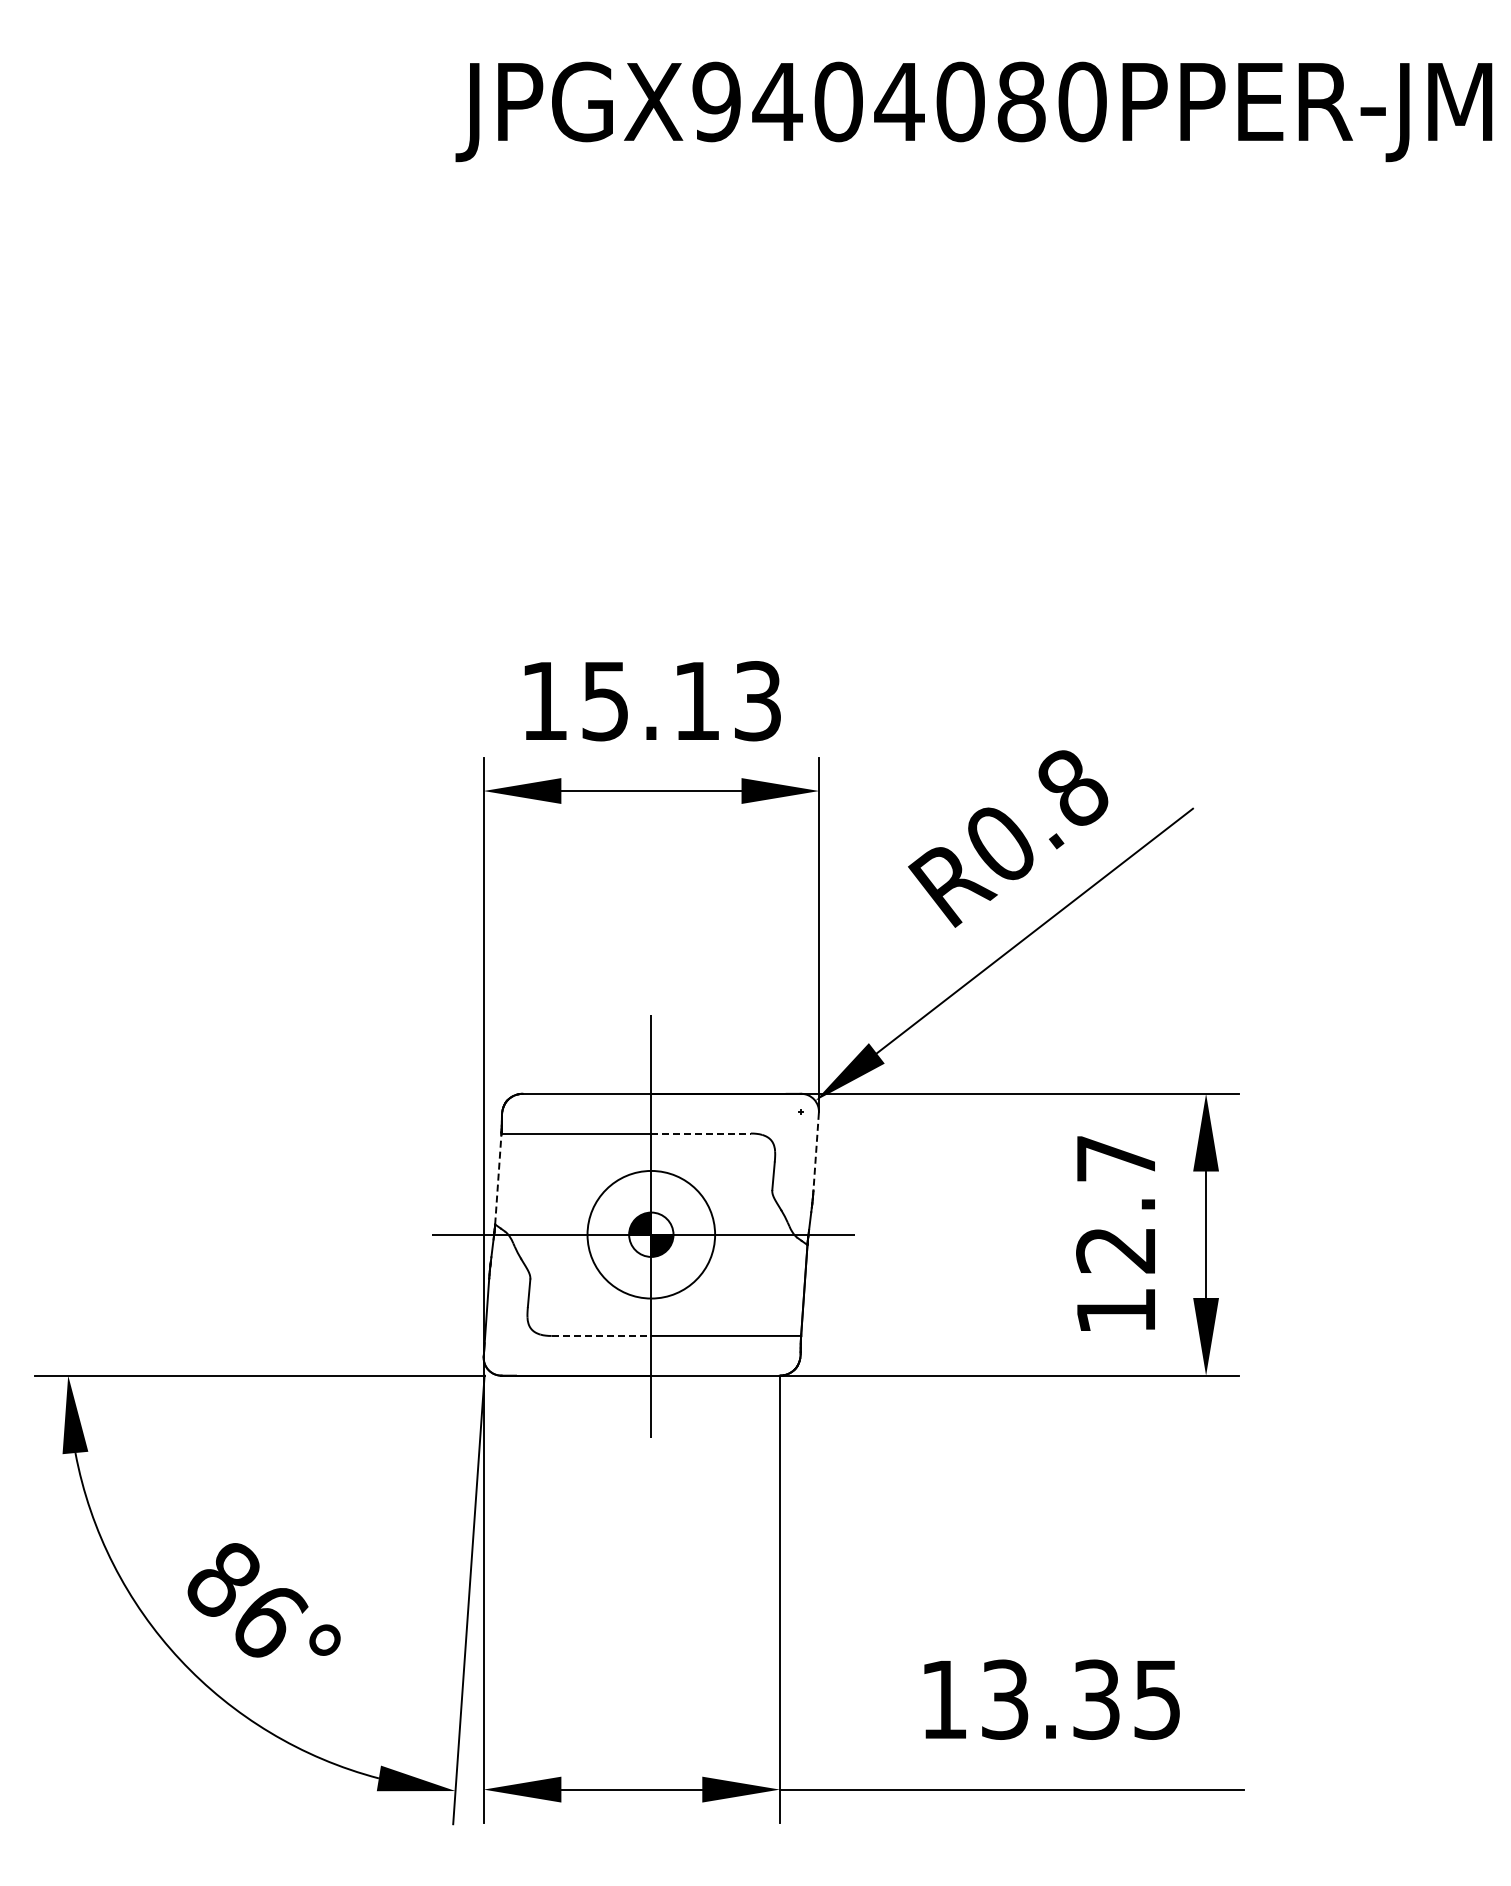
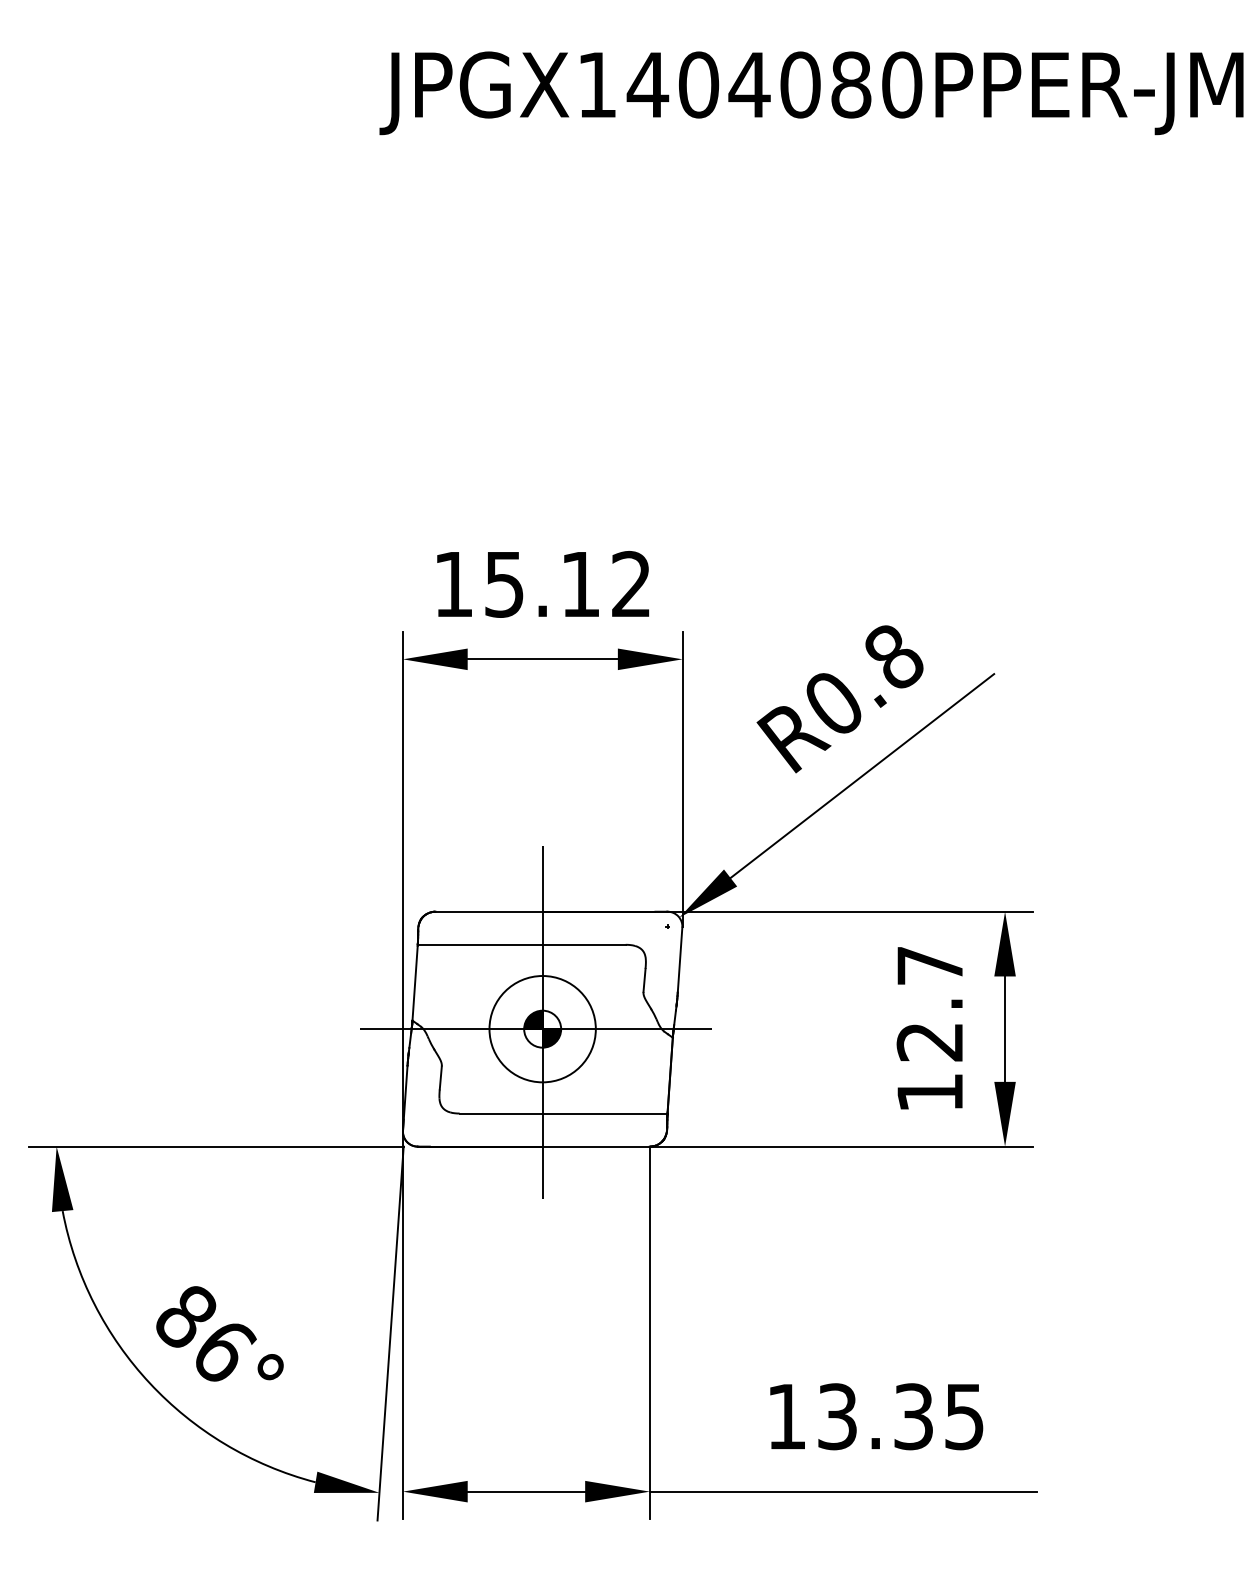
text: (716, 101) -> (596, 84), JPGX9404080PPER-JM -> JPGX1404080PPER-JM
text: (757, 701) -> (631, 584), 15.13 -> 15.12
line: (701, 1133) -> (584, 944), dashed -> solid
line: (816, 1151) -> (680, 959), dashed -> solid
line: (498, 1179) -> (415, 983), dashed -> solid
line: (601, 1335) -> (501, 1113), dashed -> solid

